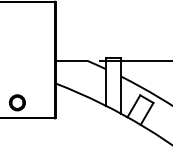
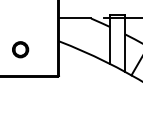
circle: (17, 102) -> (20, 49), moved

